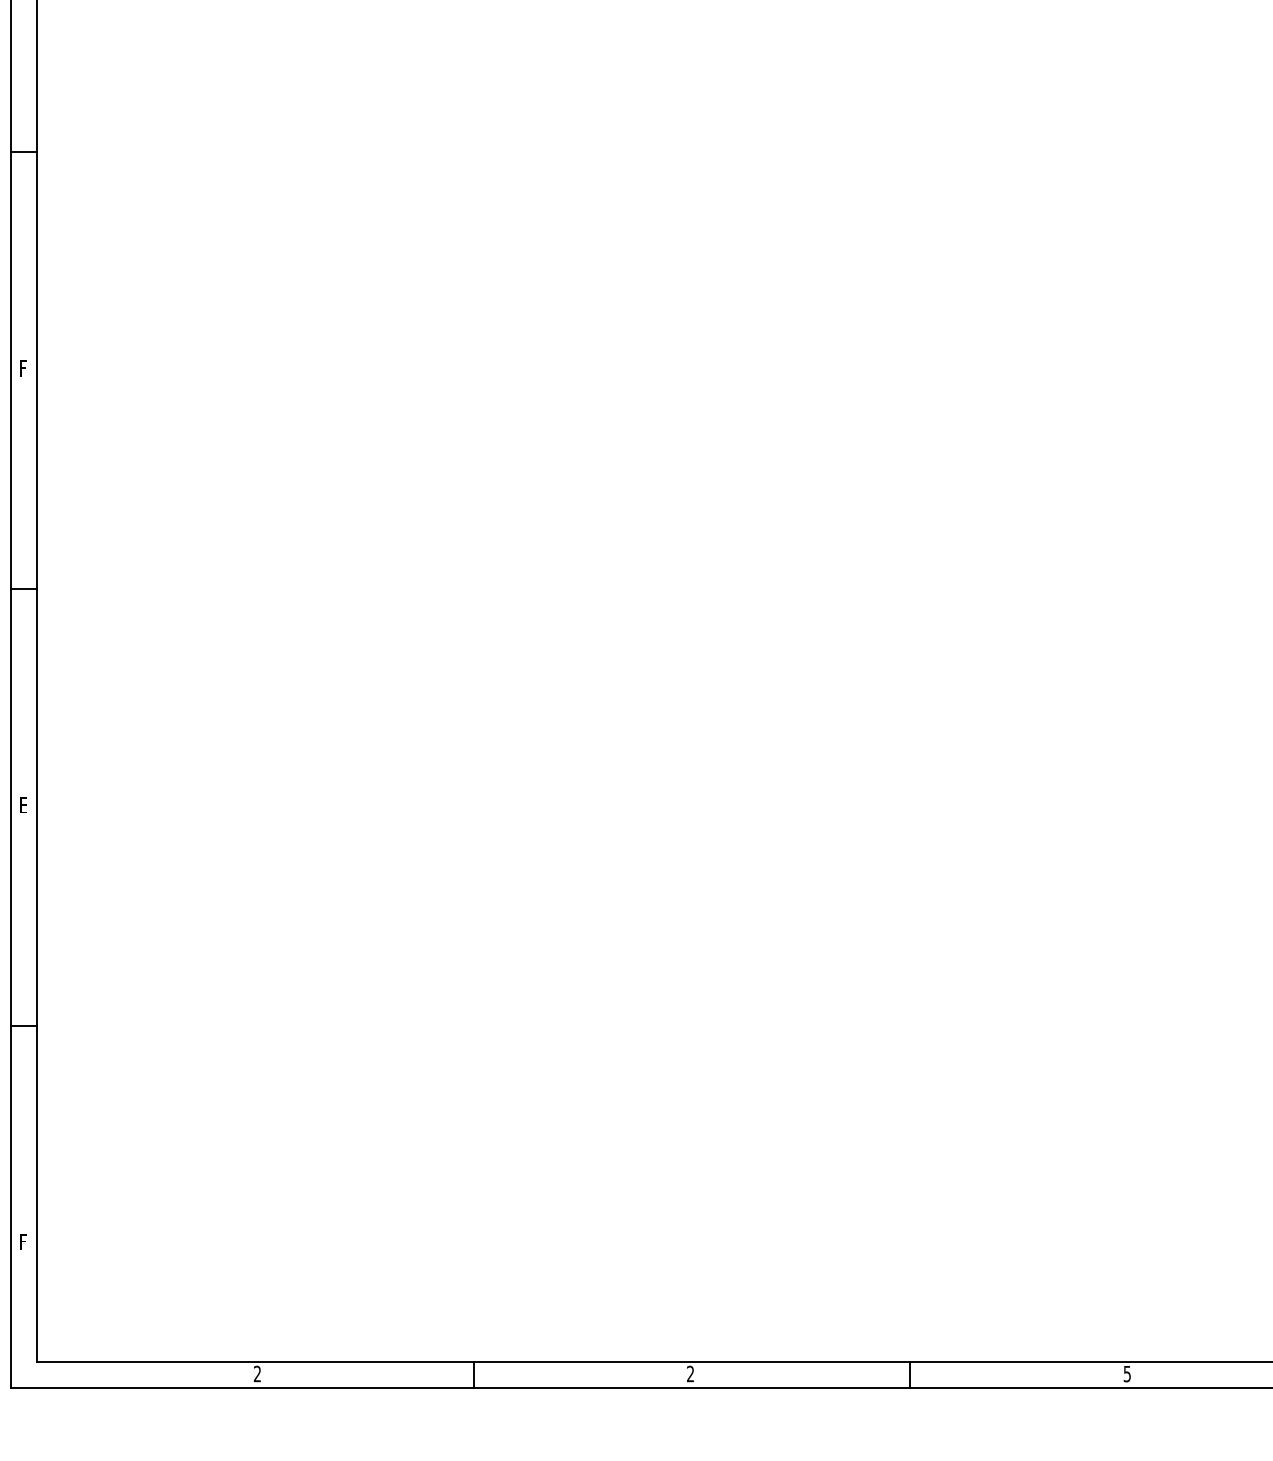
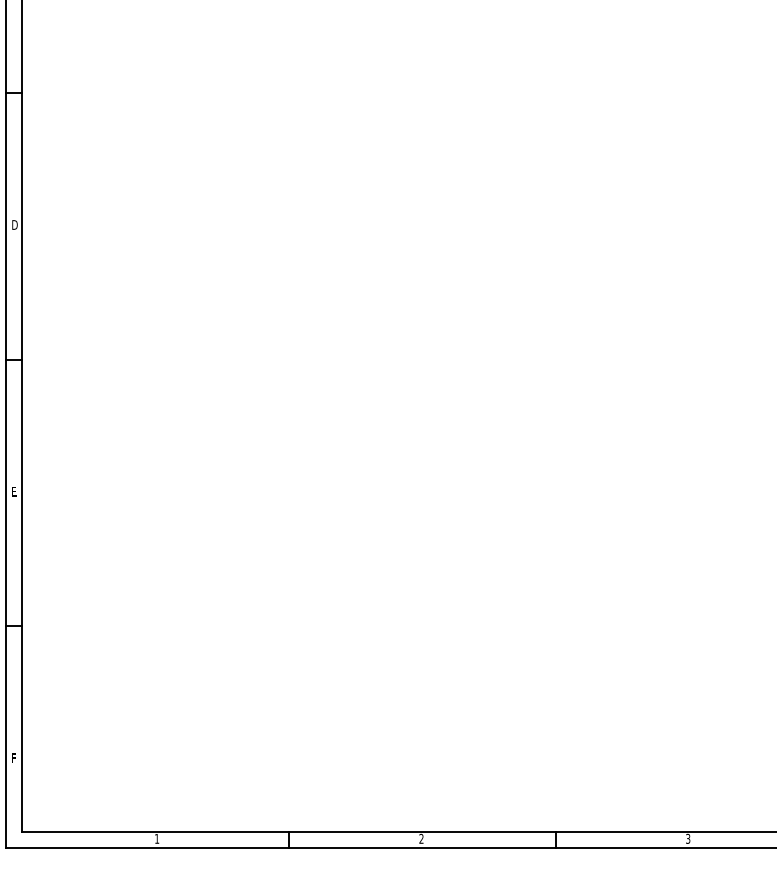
text: (23, 367) -> (14, 224), F -> D
text: (1127, 1371) -> (688, 837), 5 -> 3
text: (256, 1373) -> (156, 838), 2 -> 1

